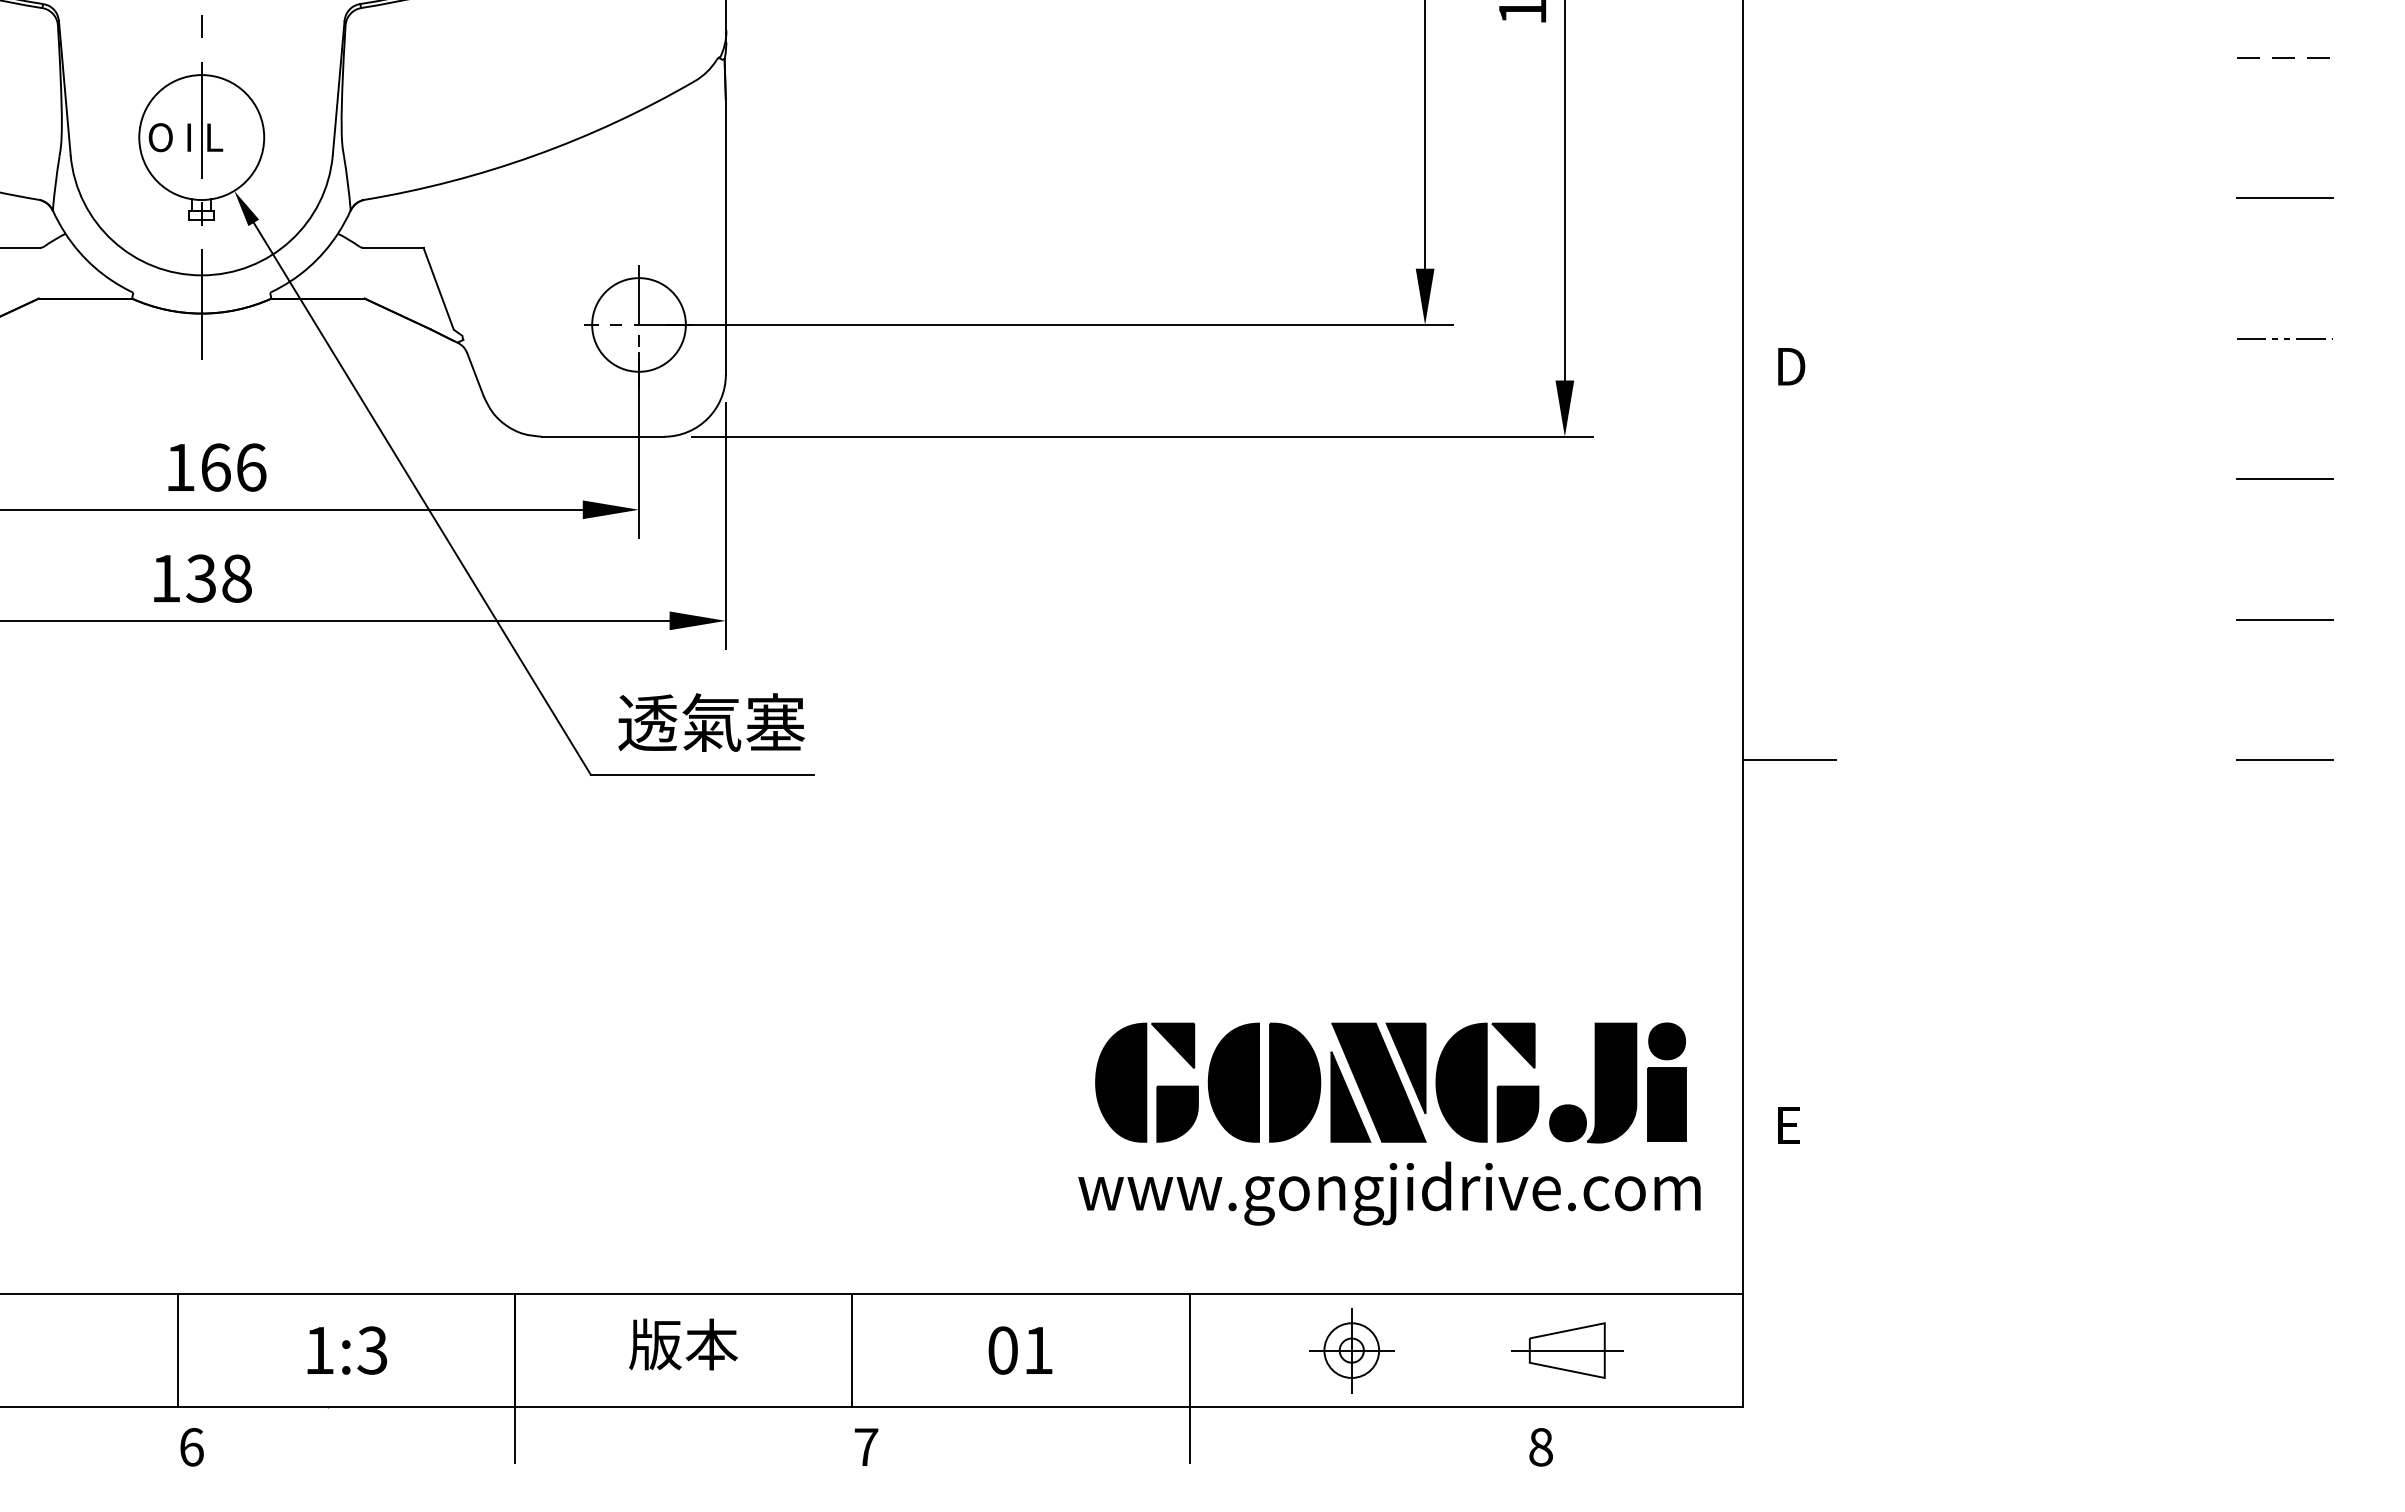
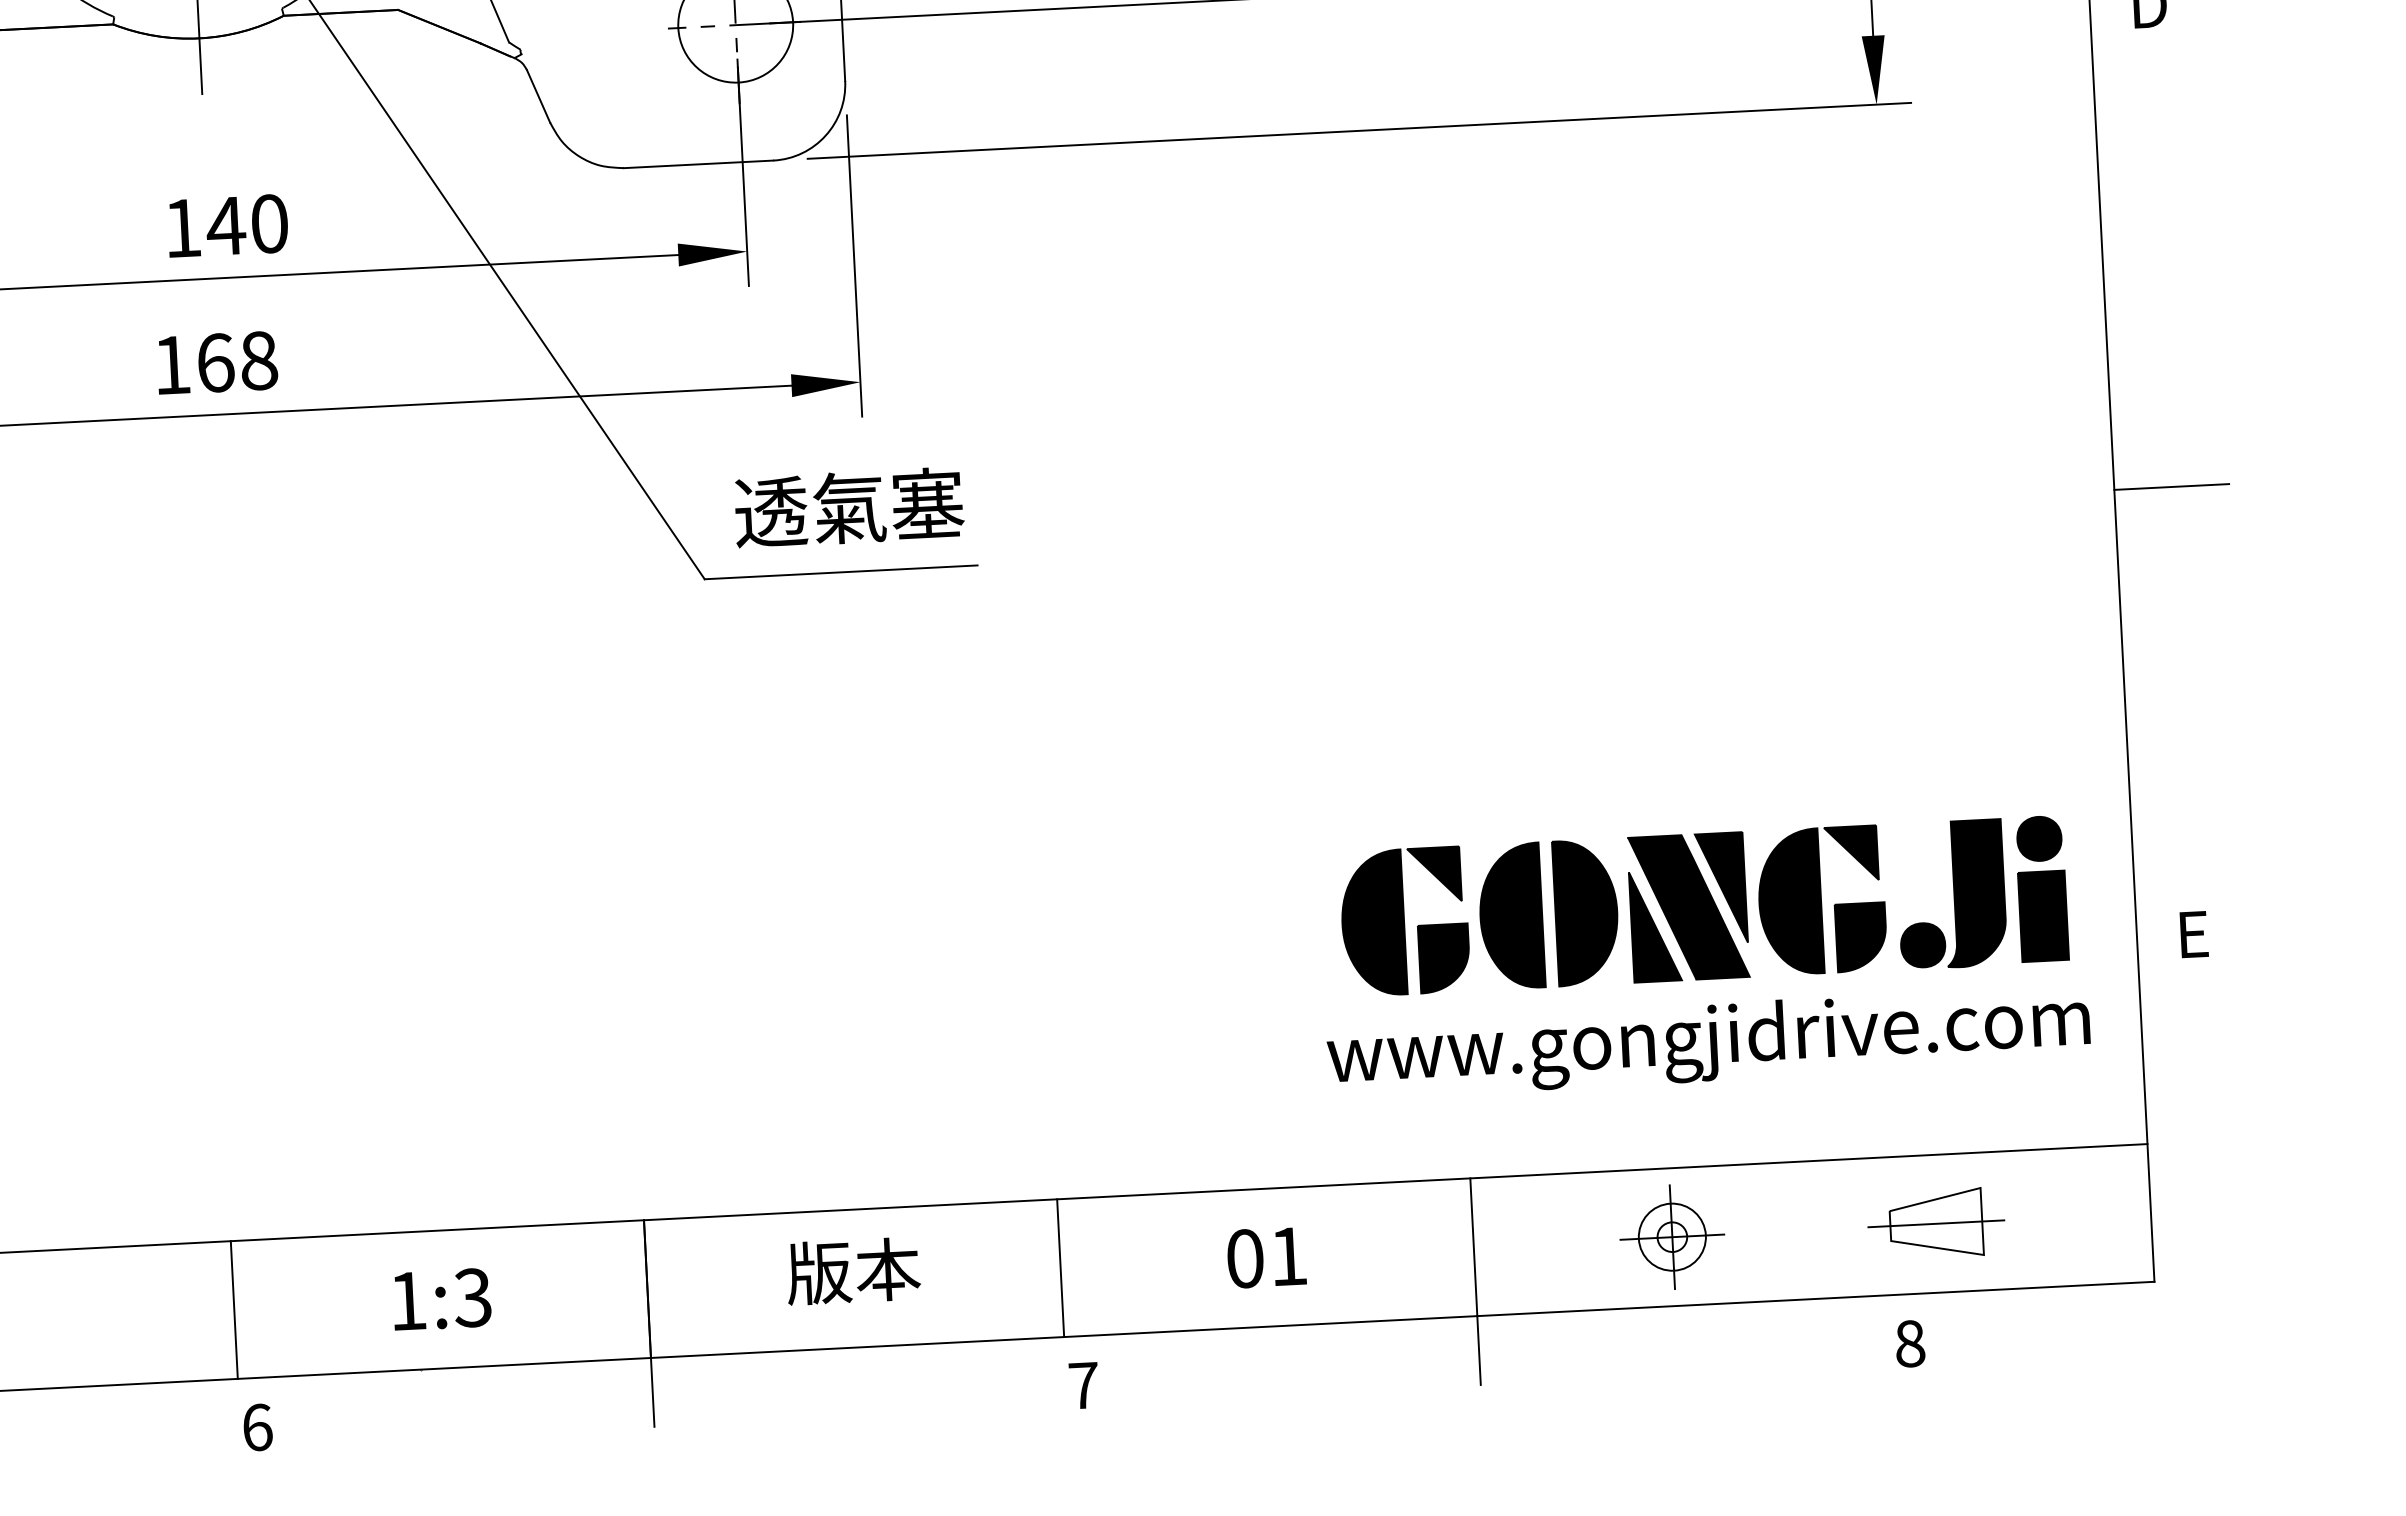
text: (232, 467) -> (246, 224), 166 -> 140
text: (201, 578) -> (215, 362), 138 -> 168

